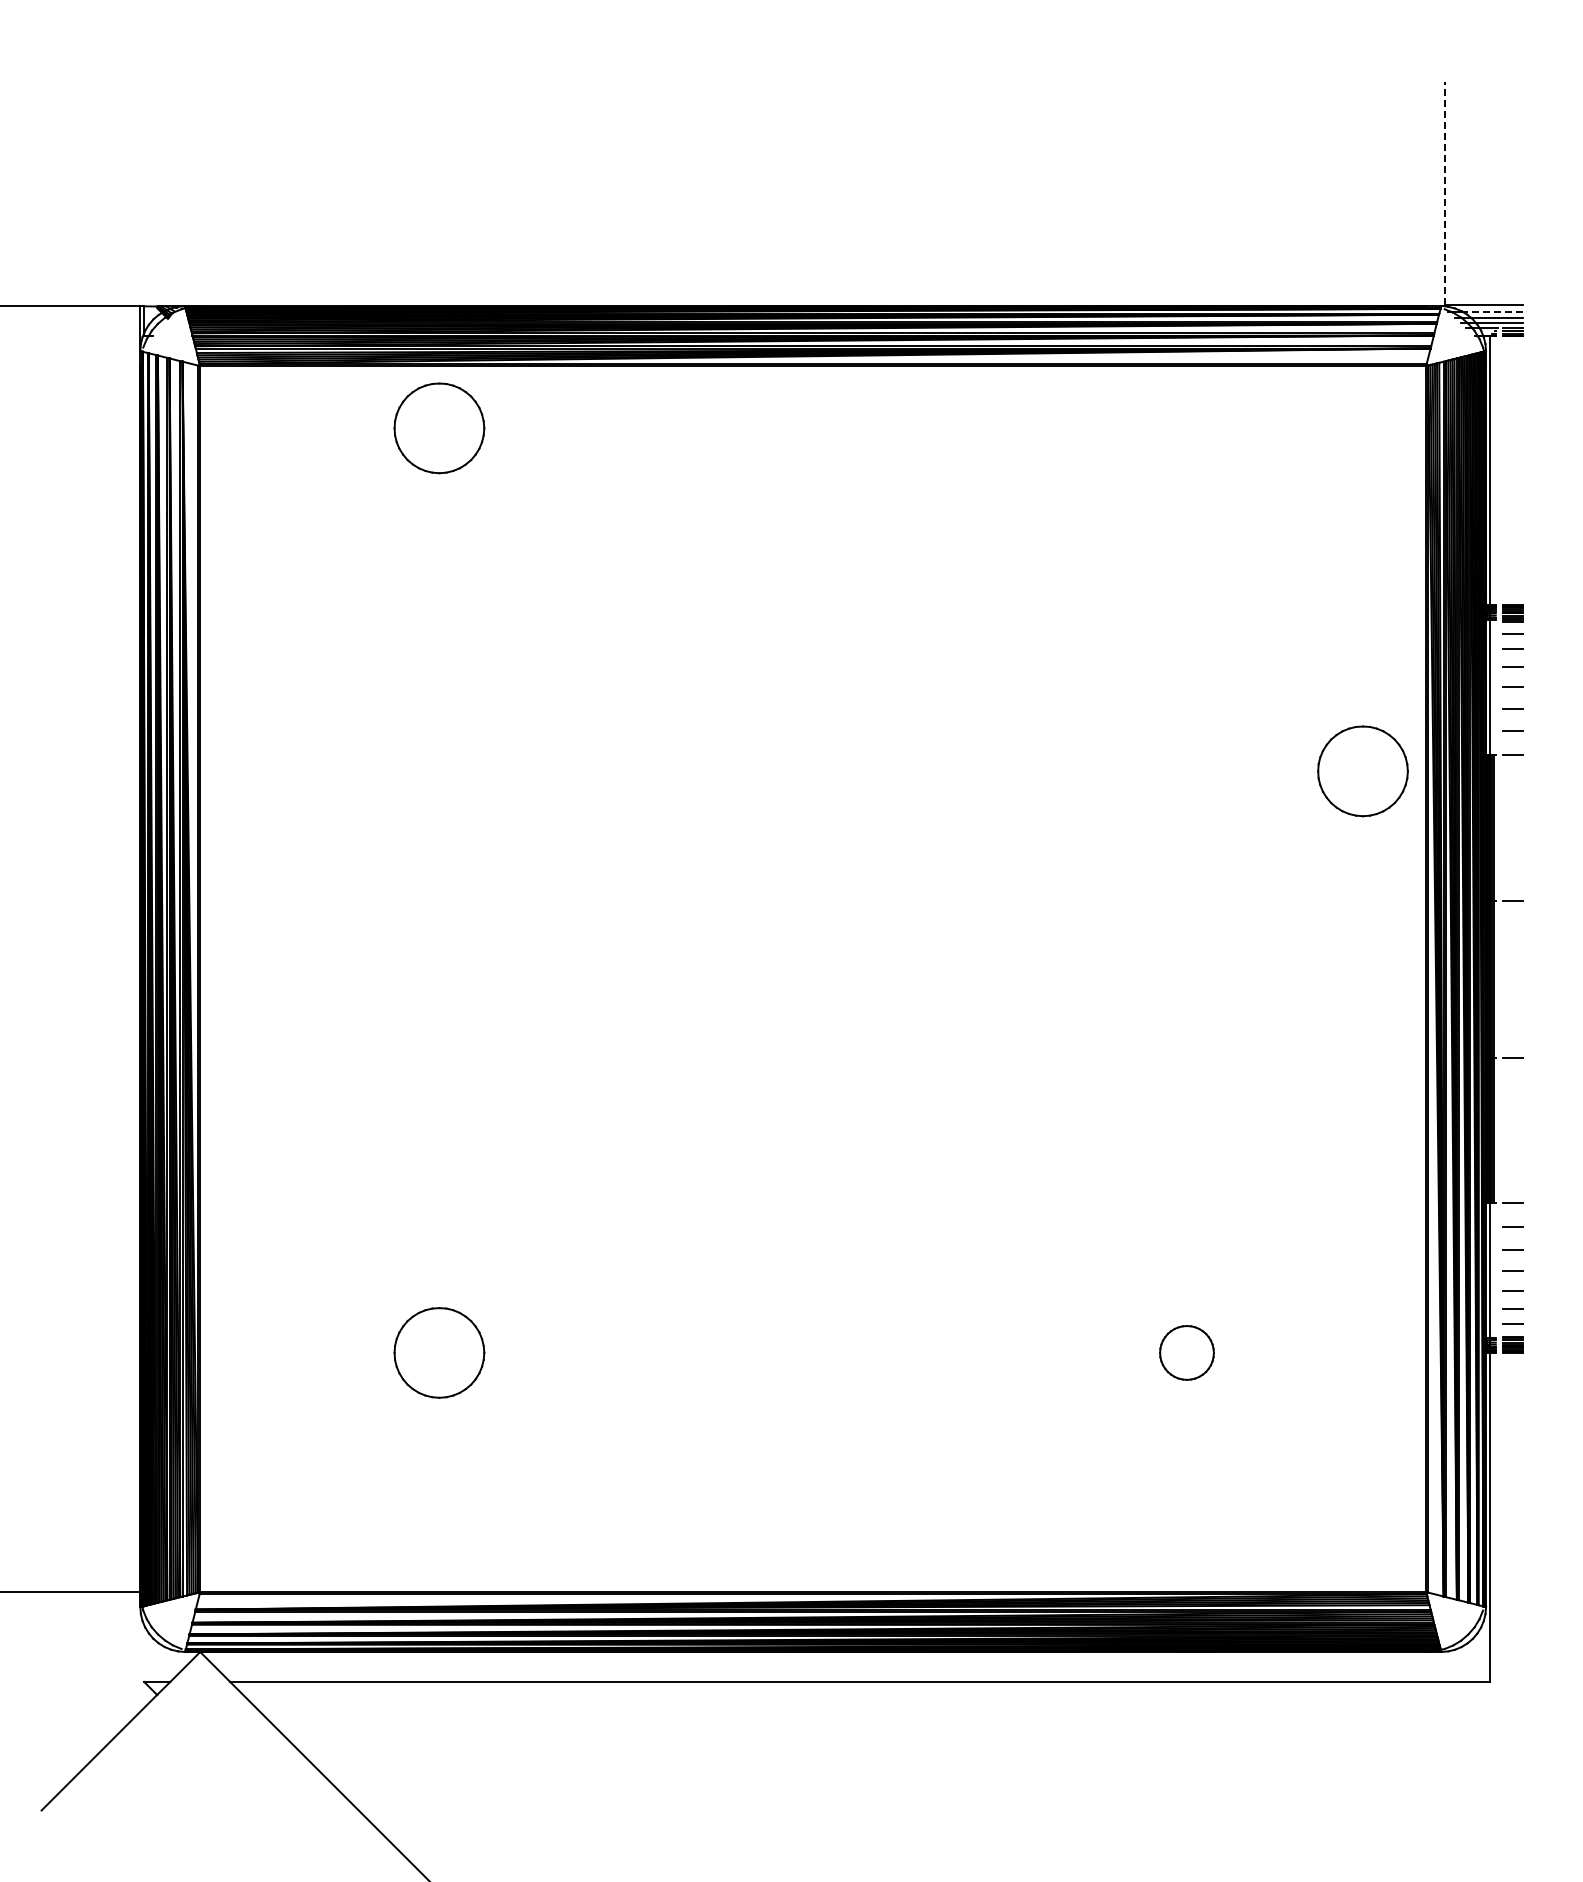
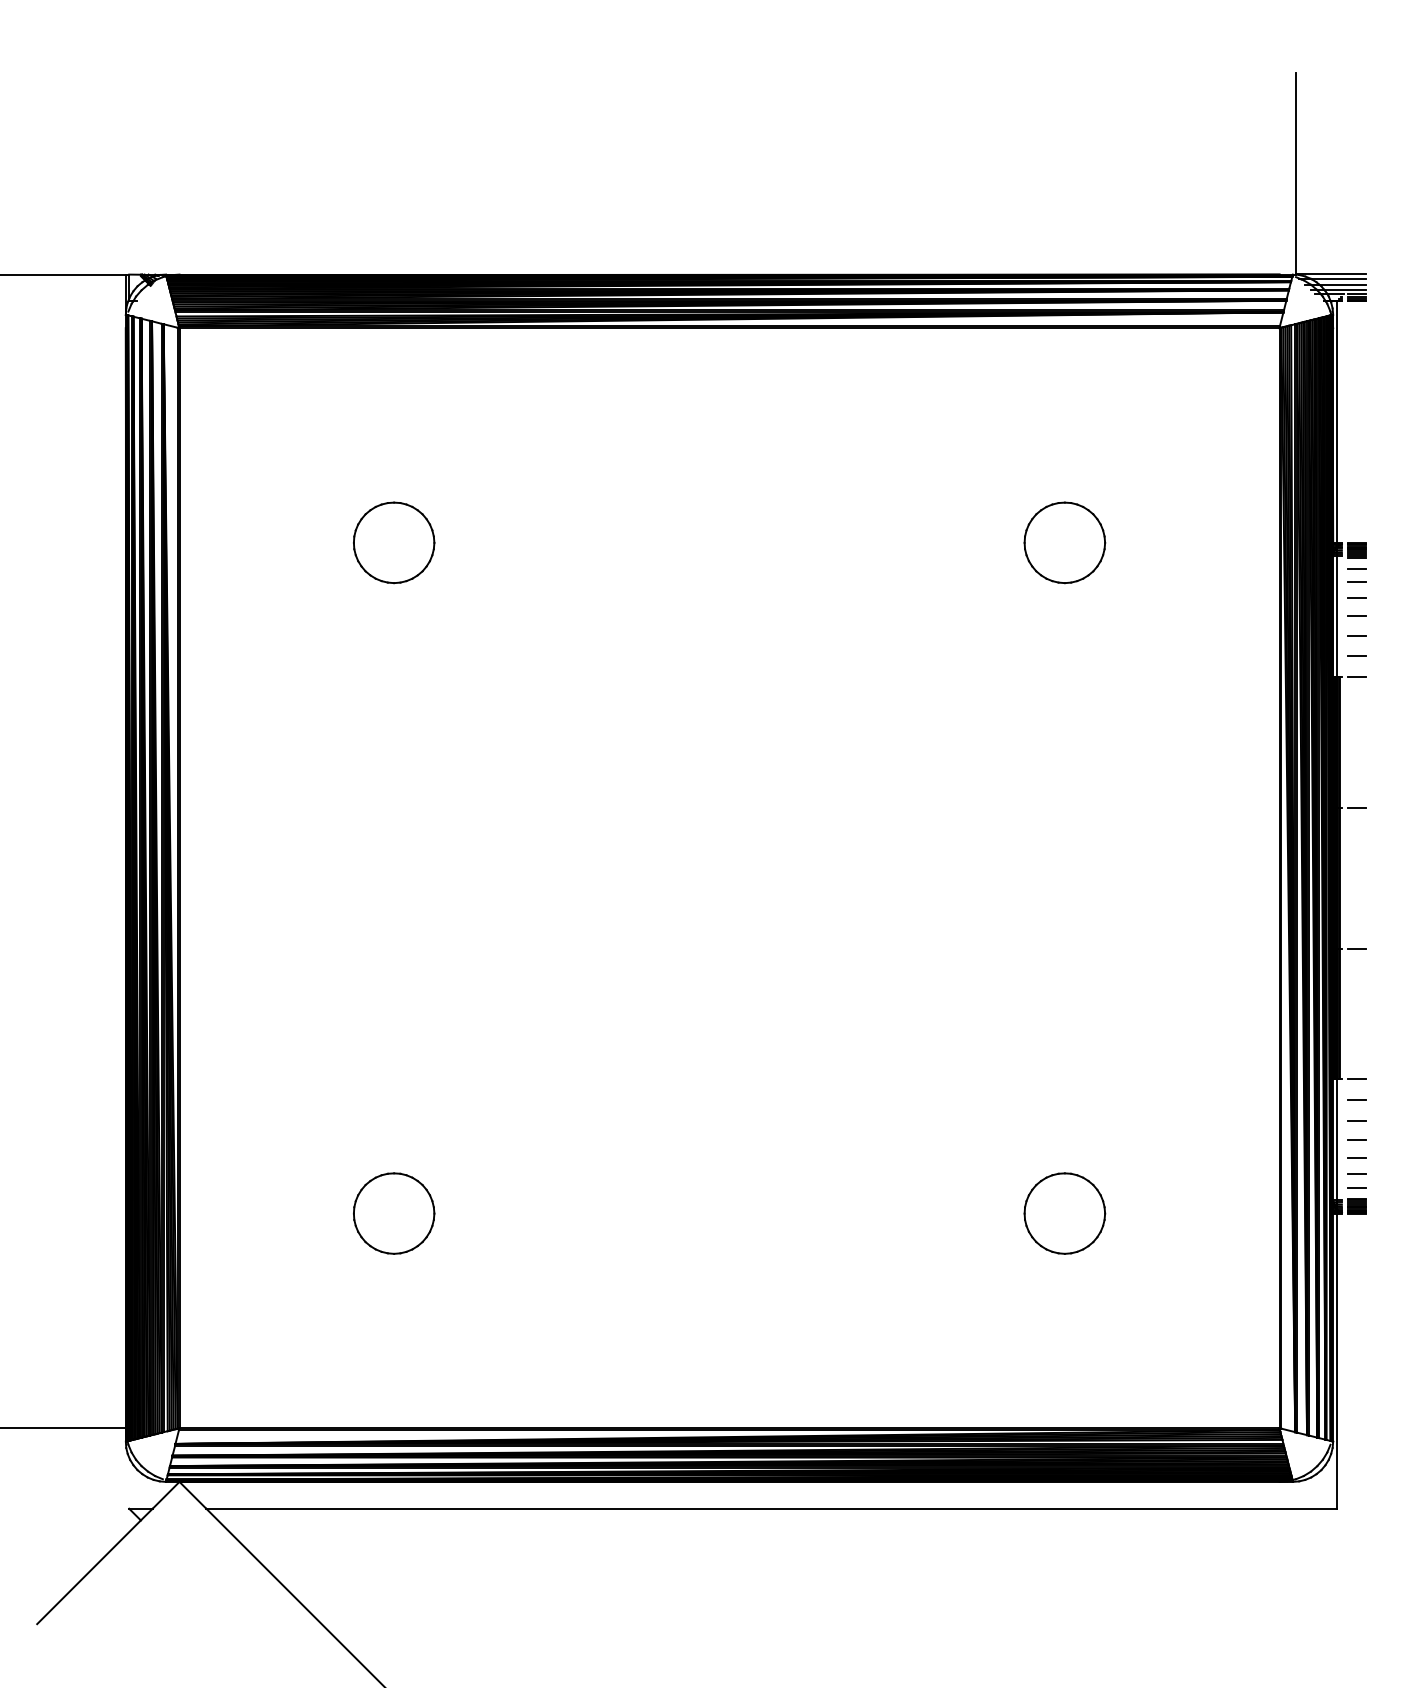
line: (1444, 193) -> (1295, 173), dashed -> solid
line: (1492, 311) -> (1338, 279), dashed -> solid
part: (439, 428) -> (394, 542), moved
part: (1362, 771) -> (1064, 542), moved
part: (1186, 1352) -> (1064, 1213), size x1.67

